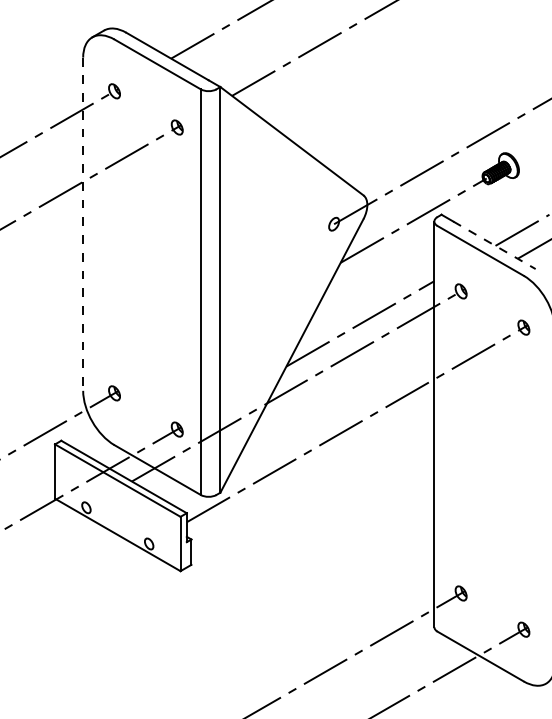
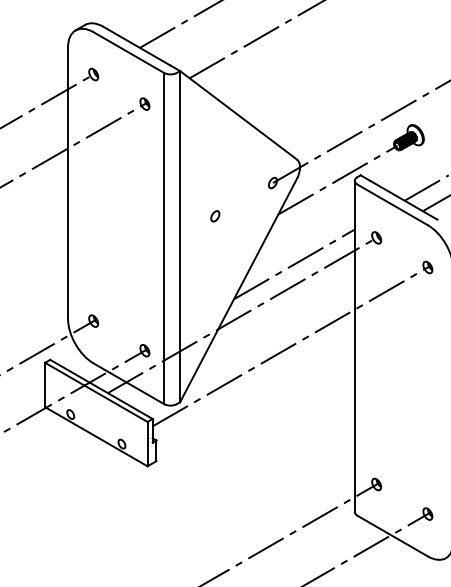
line: (83, 224) -> (68, 183), dashed -> solid
line: (494, 245) -> (403, 200), dashed -> solid
part: (263, 264) -> (215, 215), added

